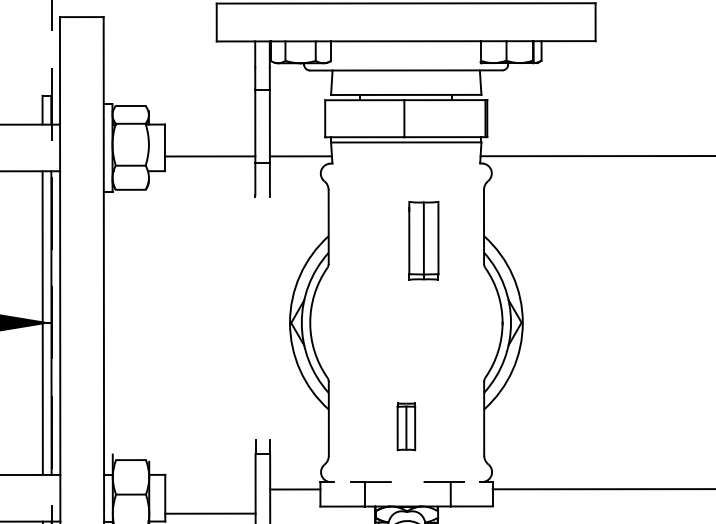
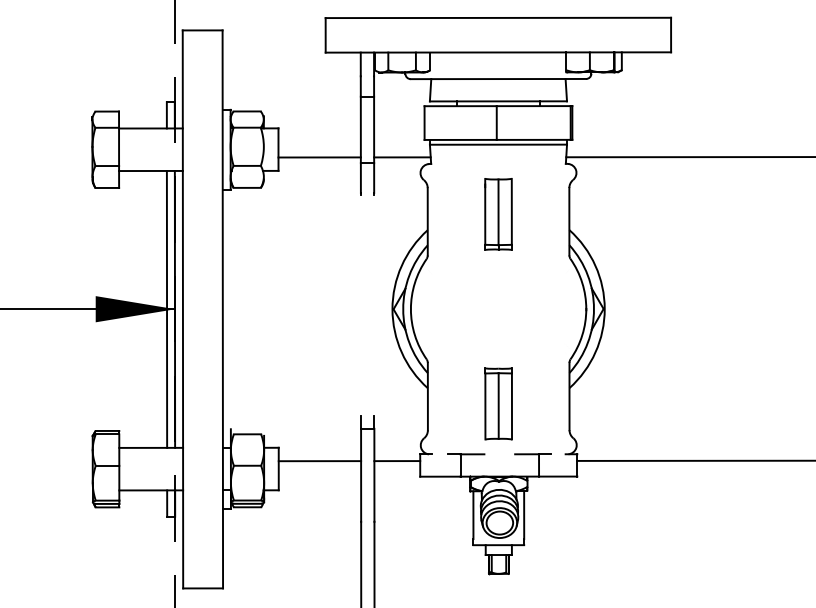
part: (423, 240) -> (498, 214), moved
part: (406, 426) -> (498, 403), size x1.67
line: (209, 514) -> (319, 461), moved

